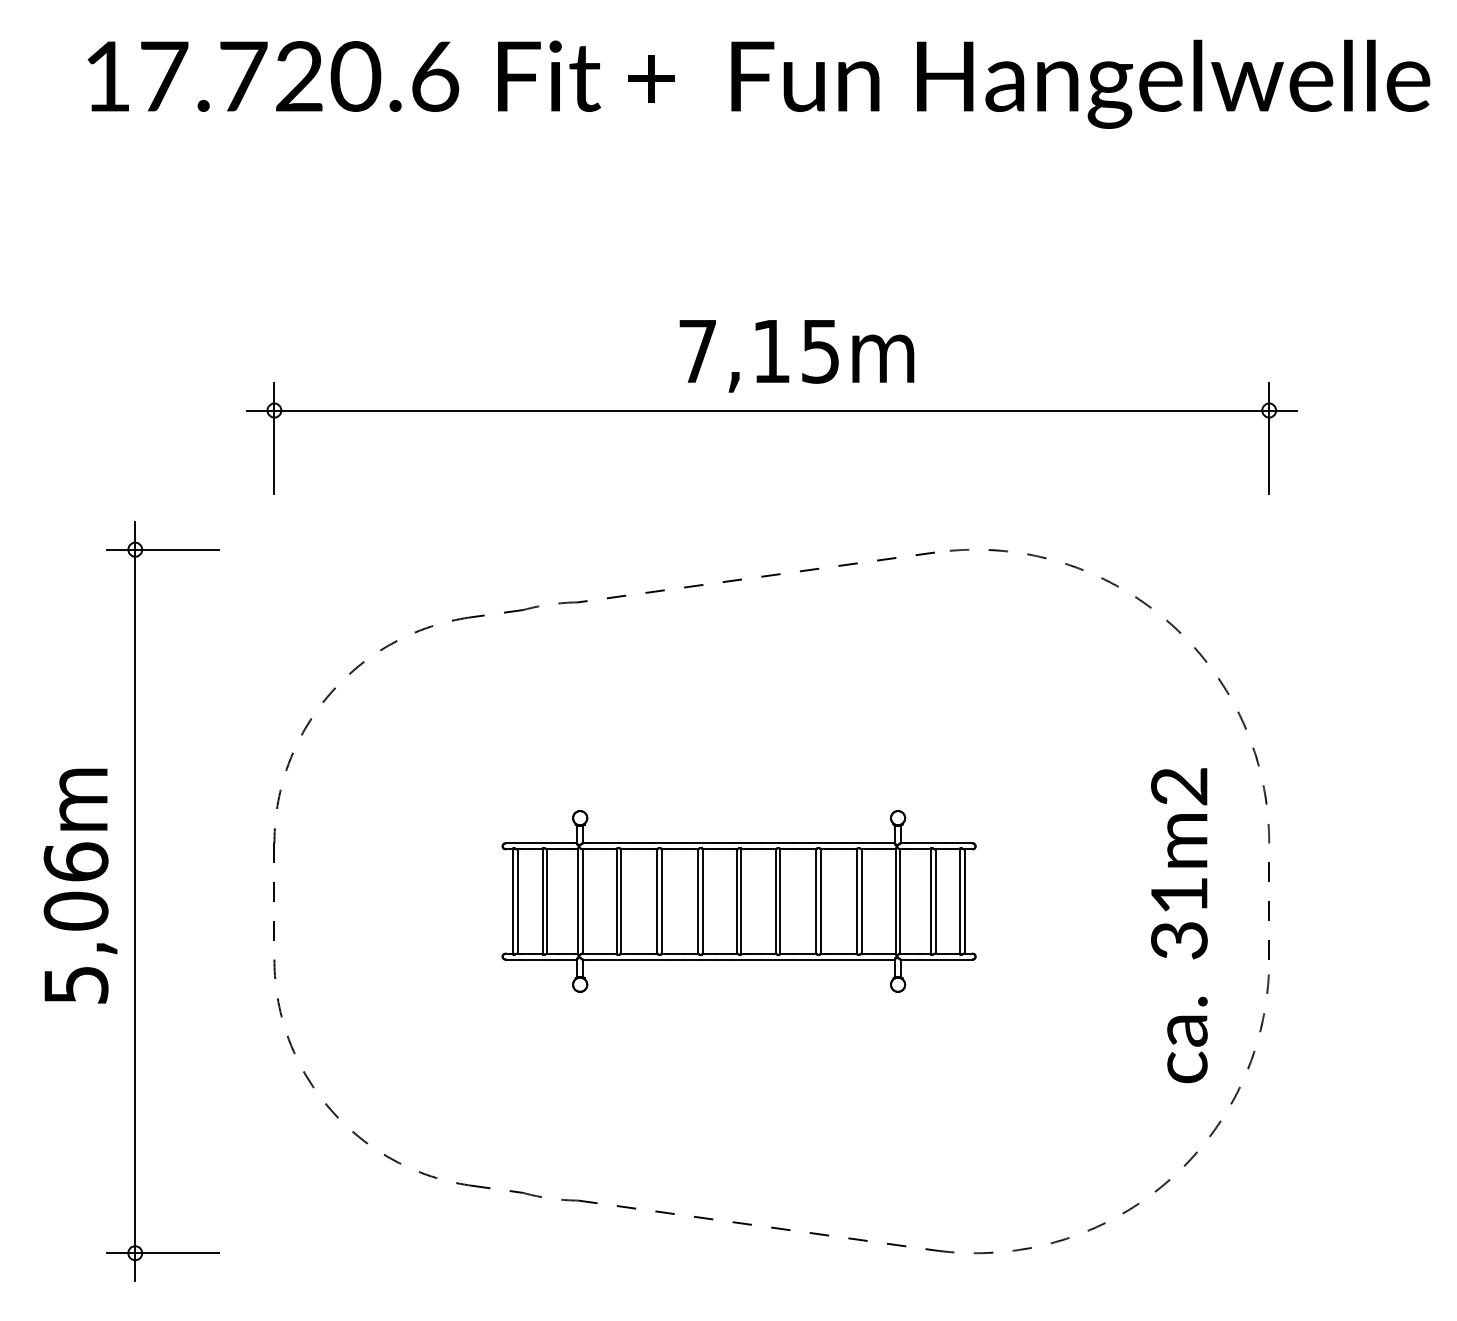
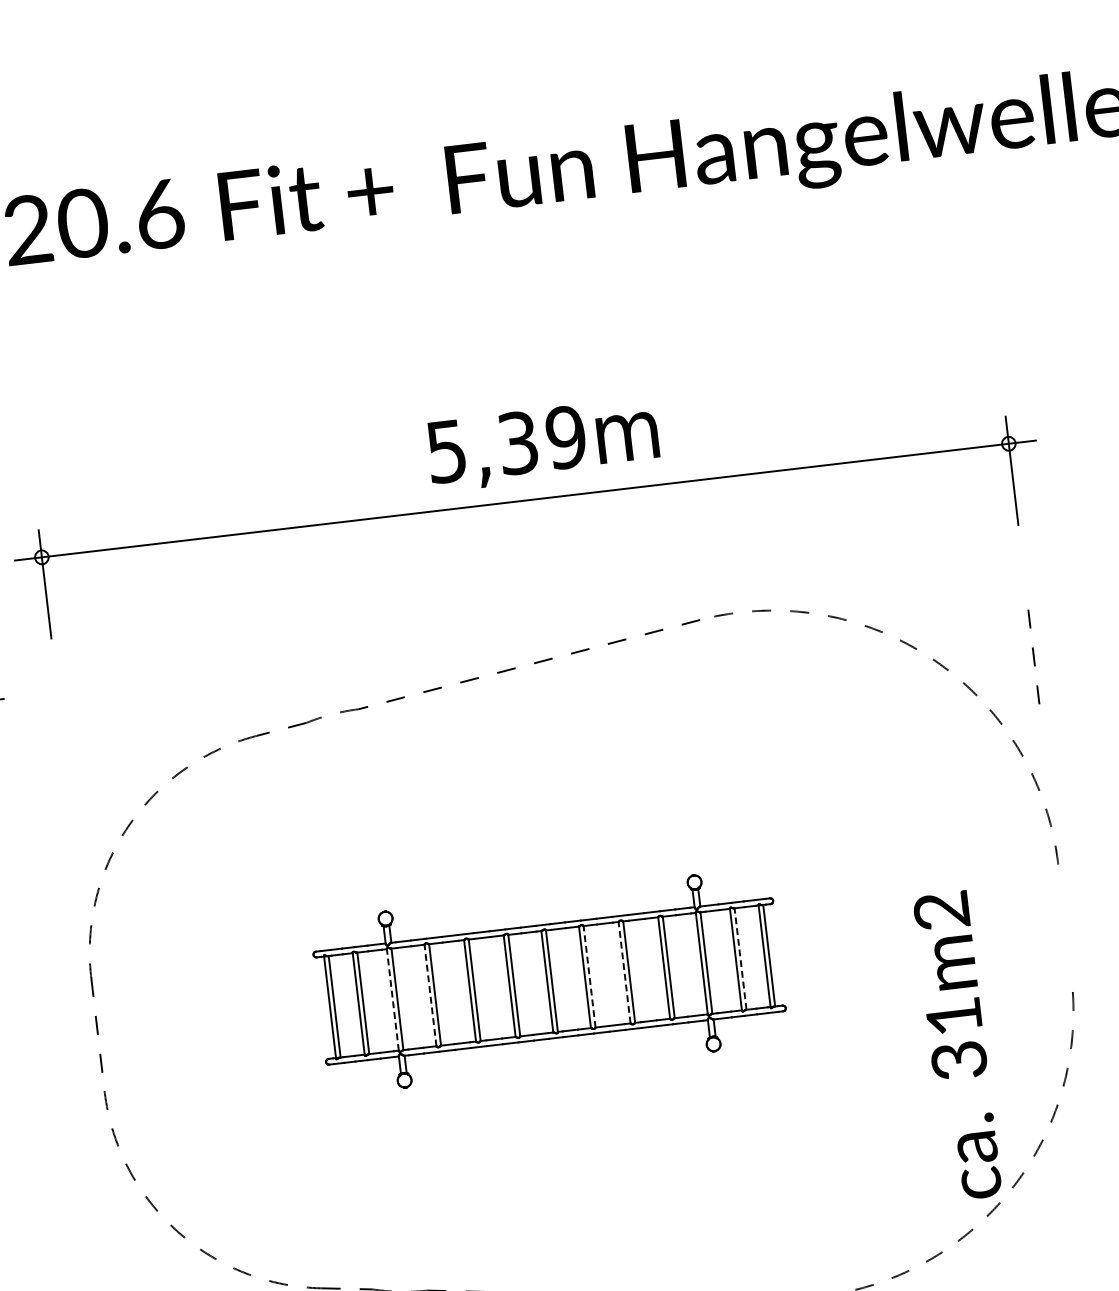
text: (759, 351) -> (506, 444), 7,15m -> 5,39m
line: (780, 900) -> (589, 975), solid -> dashed
line: (816, 900) -> (624, 971), solid -> dashed
line: (935, 900) -> (740, 958), solid -> dashed
line: (577, 901) -> (392, 999), solid -> dashed
line: (616, 901) -> (430, 995), solid -> dashed
line: (1268, 910) -> (1033, 656), moved
text: (1179, 925) -> (957, 1045), moved

